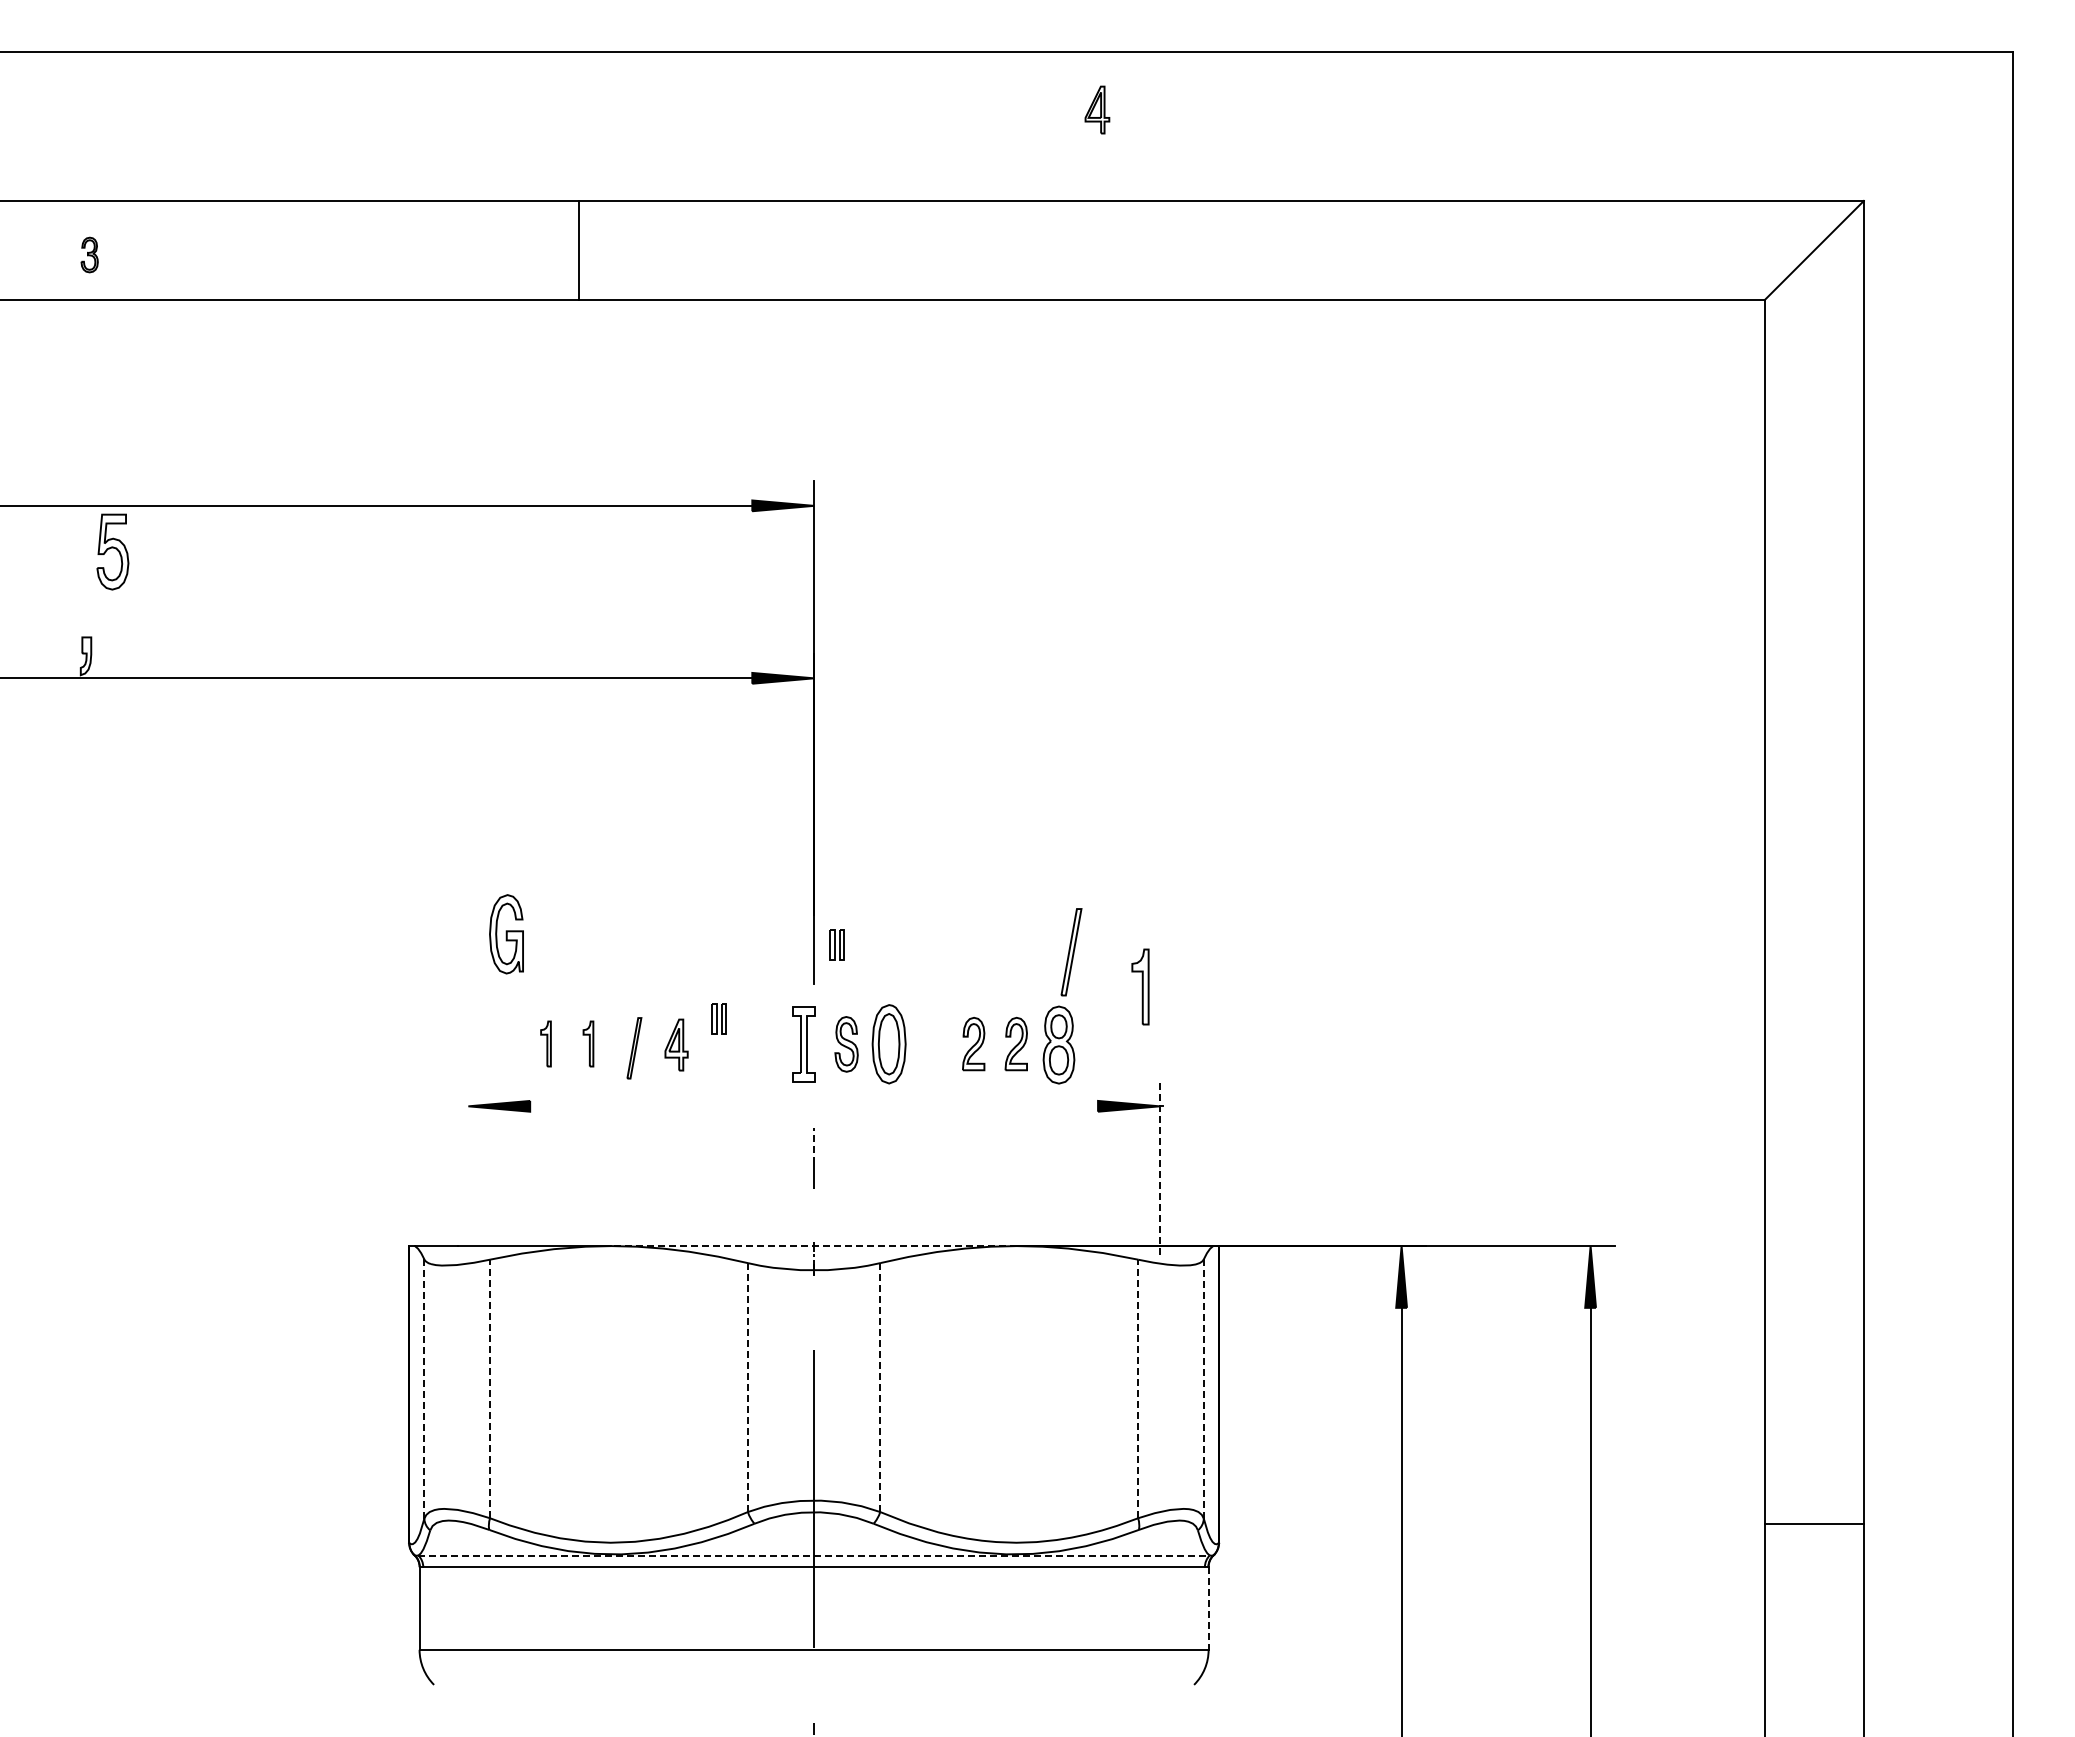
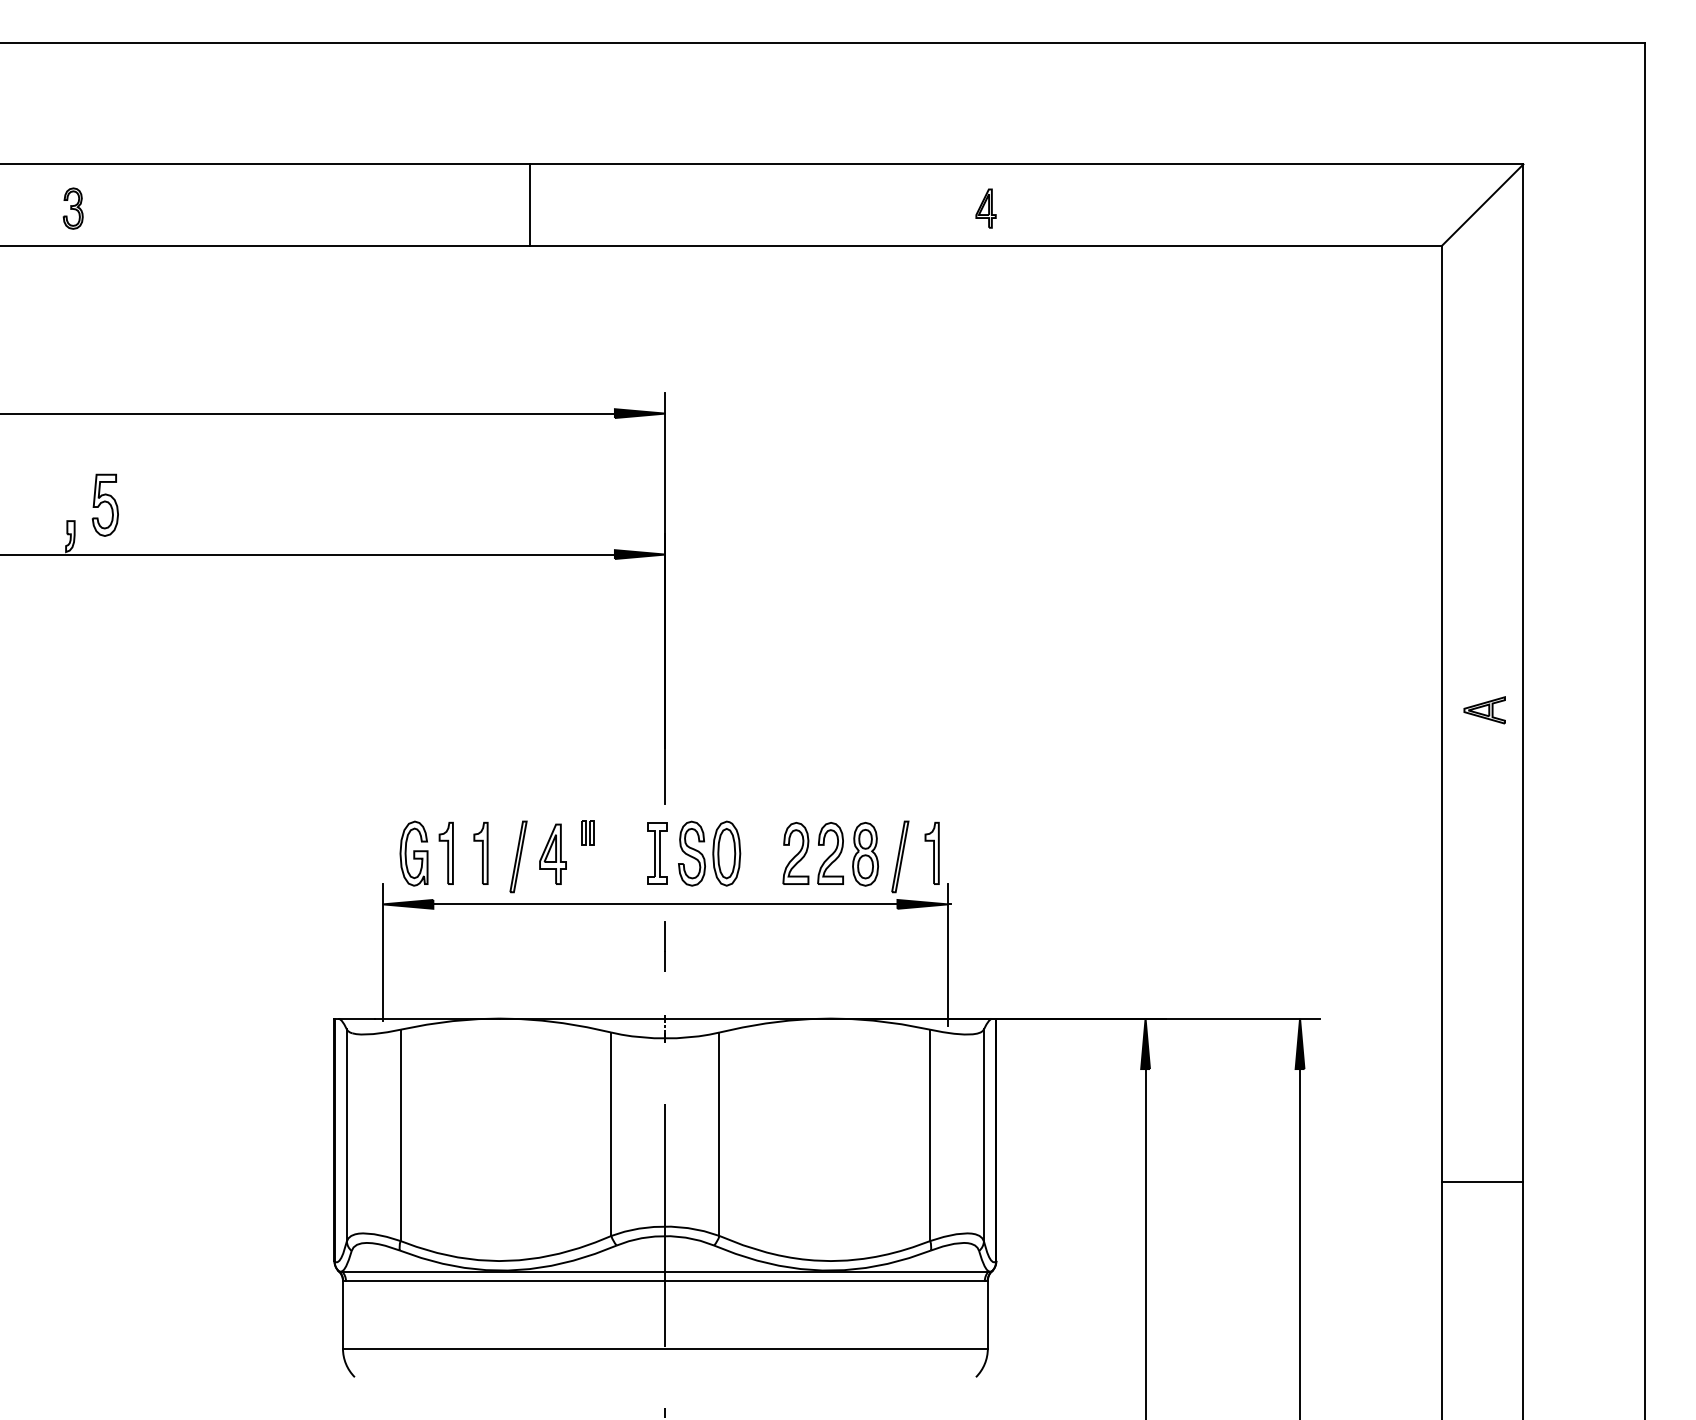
part: (1097, 109) -> (986, 208), moved
line: (579, 250) -> (530, 204), moved
part: (89, 254) -> (73, 208), size x1.43
part: (112, 551) -> (105, 504), moved
part: (1816, 868) -> (1484, 710), added
part: (506, 934) -> (414, 853), moved
part: (836, 944) -> (683, 772), removed
part: (1071, 952) -> (900, 857), moved
part: (1140, 986) -> (932, 853), moved
part: (545, 1043) -> (445, 853), size x1.67
part: (588, 1043) -> (481, 853), size x1.67
part: (973, 1043) -> (795, 853), size x1.43
part: (1016, 1043) -> (830, 853), size x1.43
part: (676, 1044) -> (552, 853), size x1.43
part: (846, 1044) -> (691, 853), size x1.43
part: (634, 1048) -> (518, 857), size x1.43
line: (814, 1106) -> (665, 904), added
line: (814, 1145) -> (665, 936), dashed -> solid
line: (468, 1164) -> (382, 951), added
line: (1159, 1168) -> (947, 955), dashed -> solid
line: (814, 1246) -> (665, 1018), dashed -> solid
line: (490, 1388) -> (400, 1134), dashed -> solid
line: (747, 1388) -> (610, 1134), dashed -> solid
line: (880, 1388) -> (719, 1134), dashed -> solid
line: (1138, 1388) -> (930, 1134), dashed -> solid
line: (424, 1389) -> (346, 1135), dashed -> solid
line: (1203, 1389) -> (983, 1135), dashed -> solid
line: (1813, 1523) -> (1482, 1181), moved
line: (814, 1555) -> (665, 1271), dashed -> solid
line: (1208, 1609) -> (987, 1315), dashed -> solid

